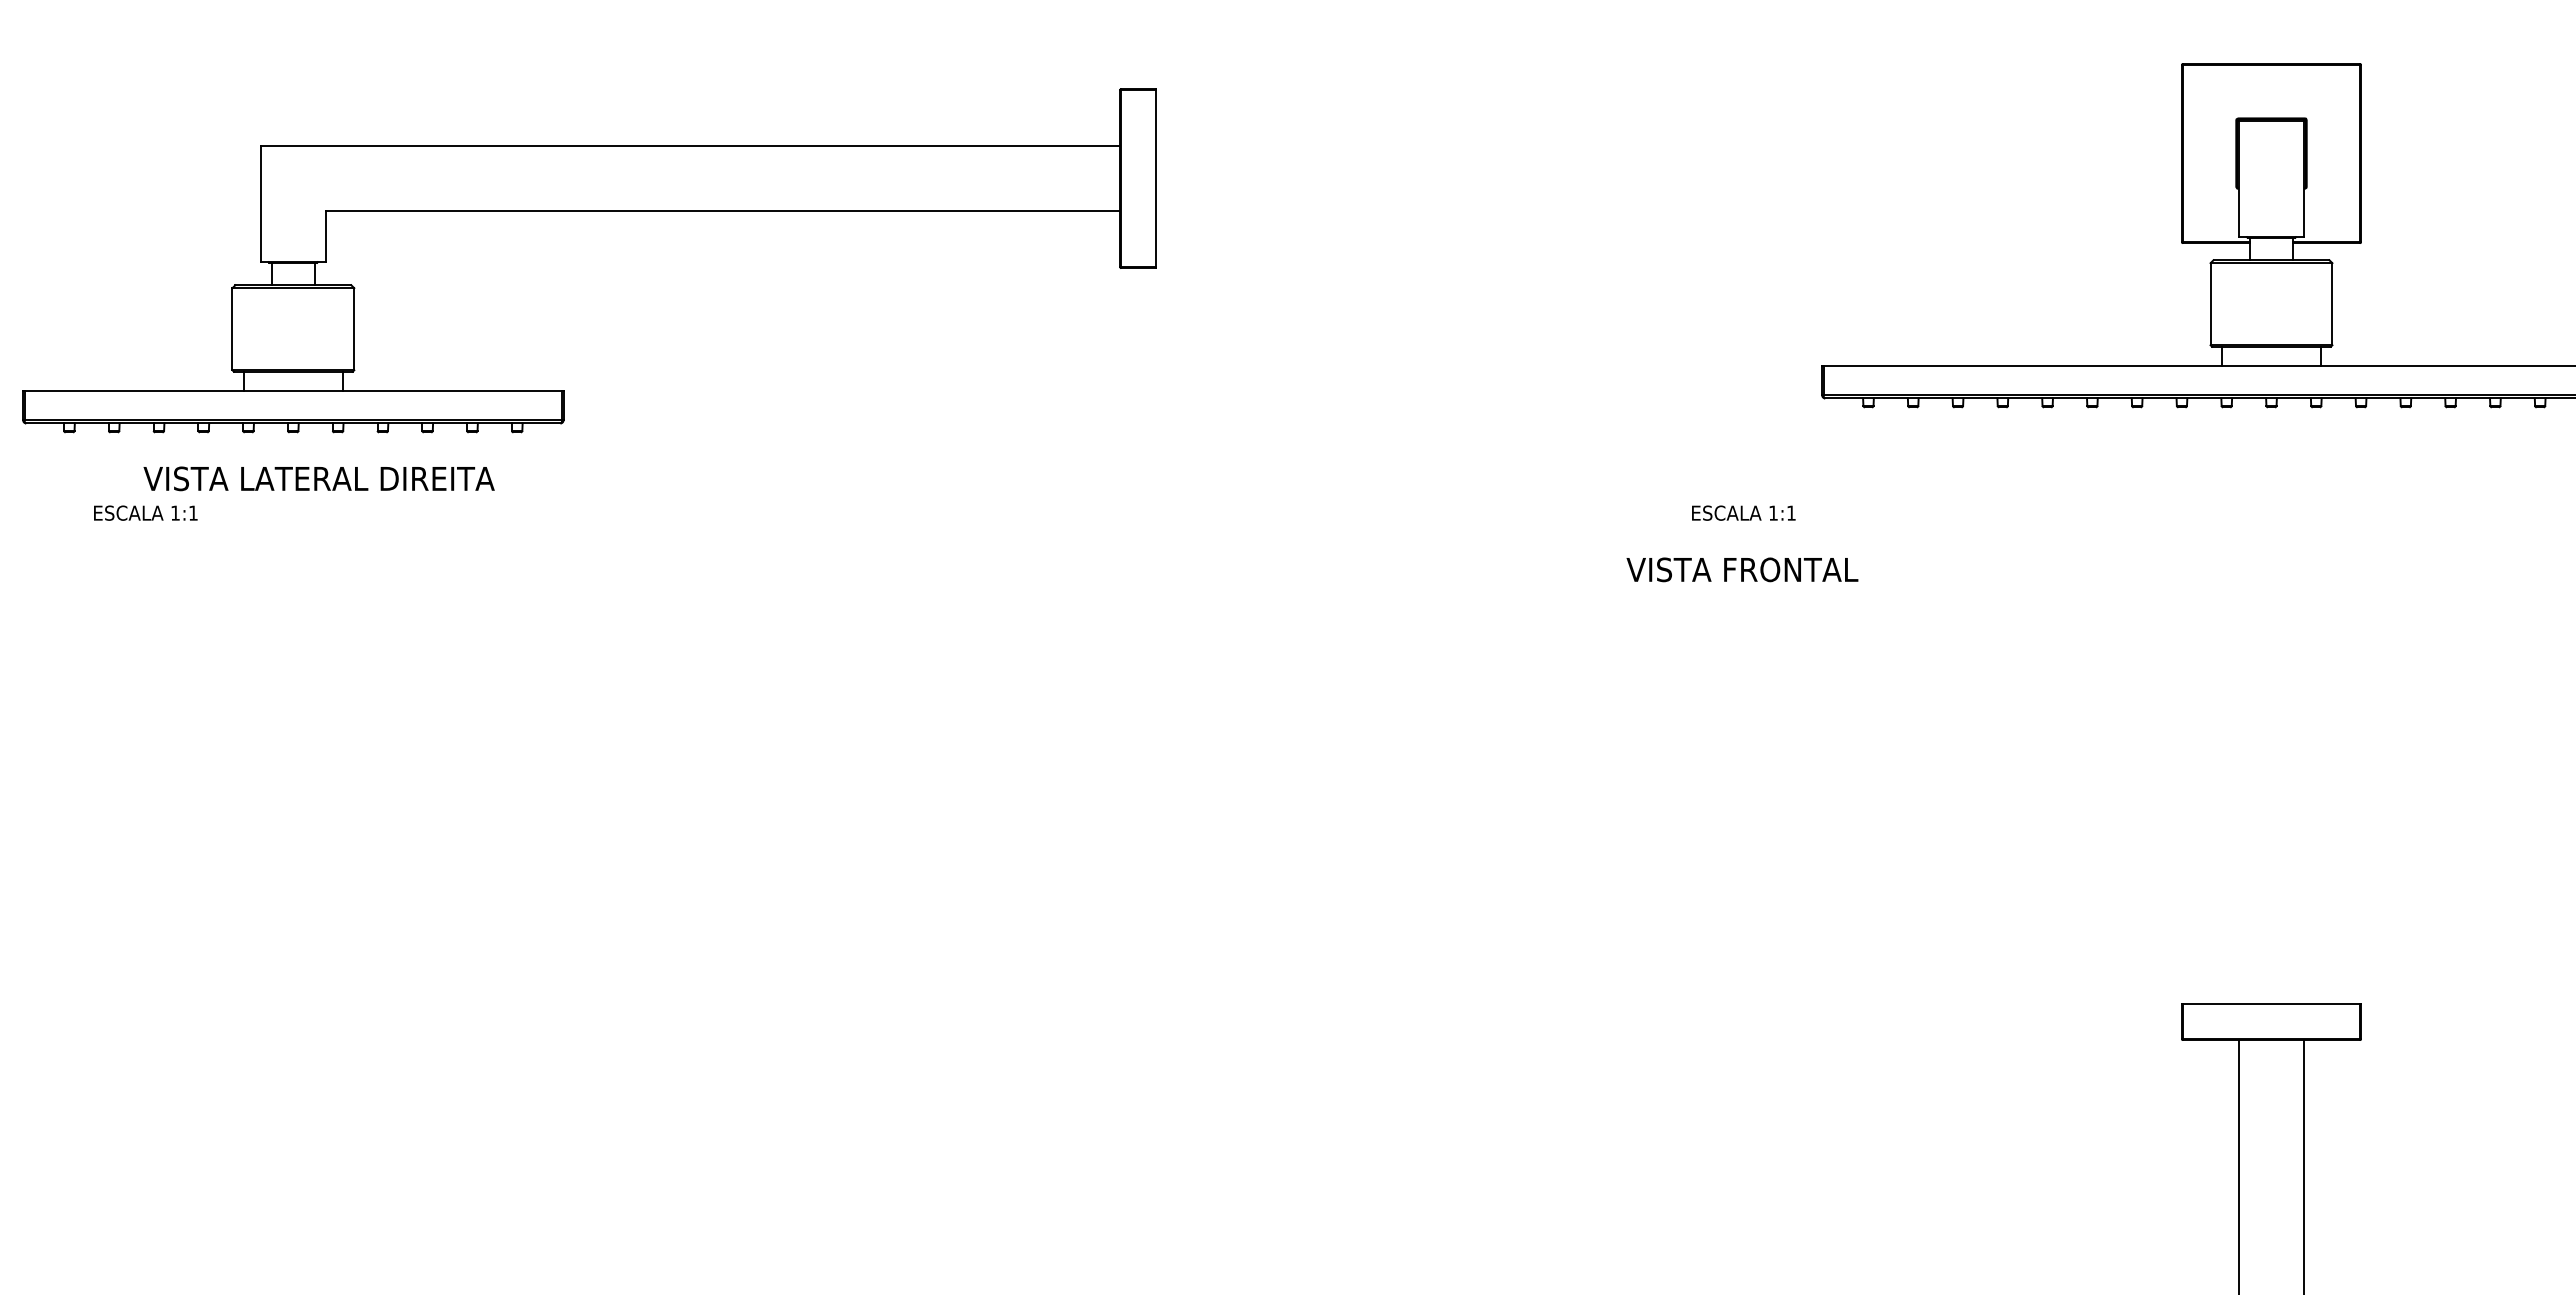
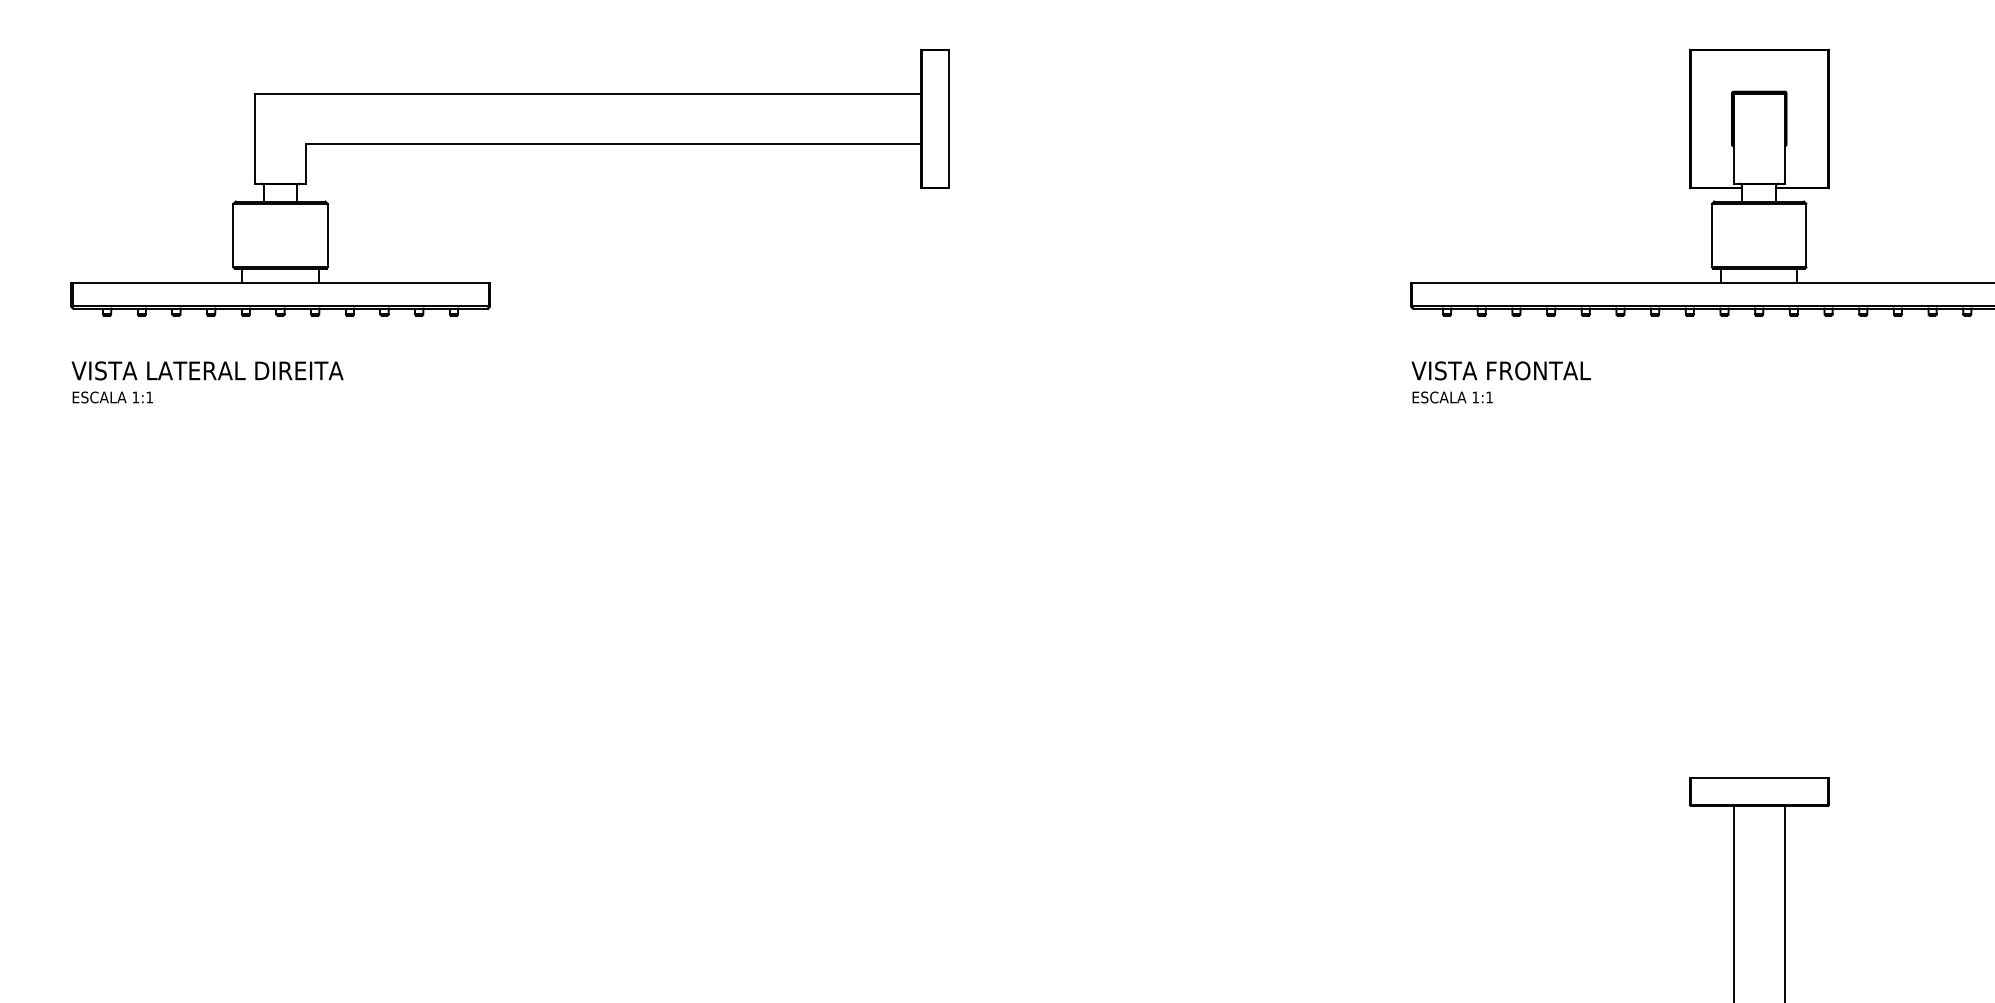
part: (589, 211) -> (509, 144), moved
text: (318, 478) -> (207, 370), moved
text: (1743, 512) -> (1452, 396), moved
text: (1742, 569) -> (1501, 370), moved

